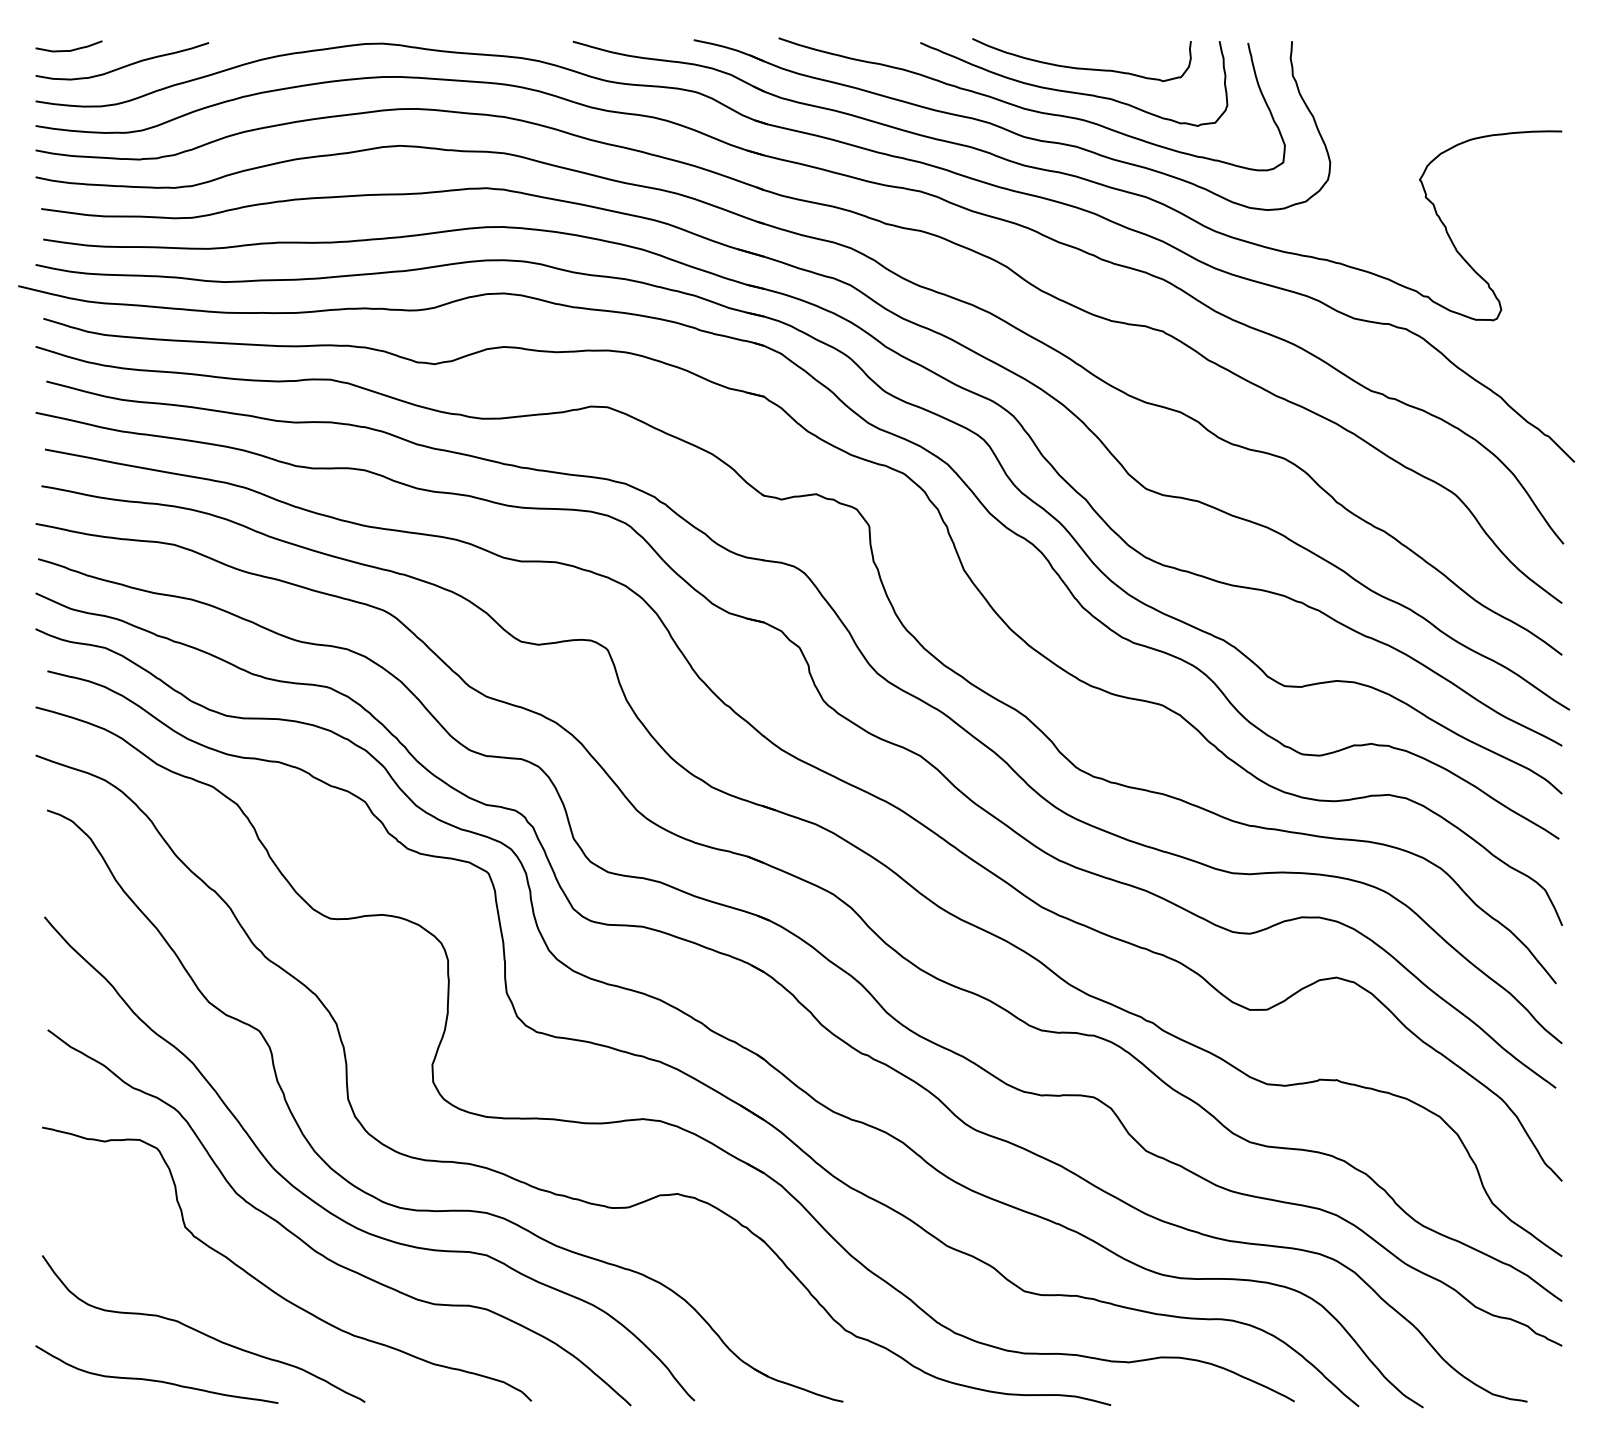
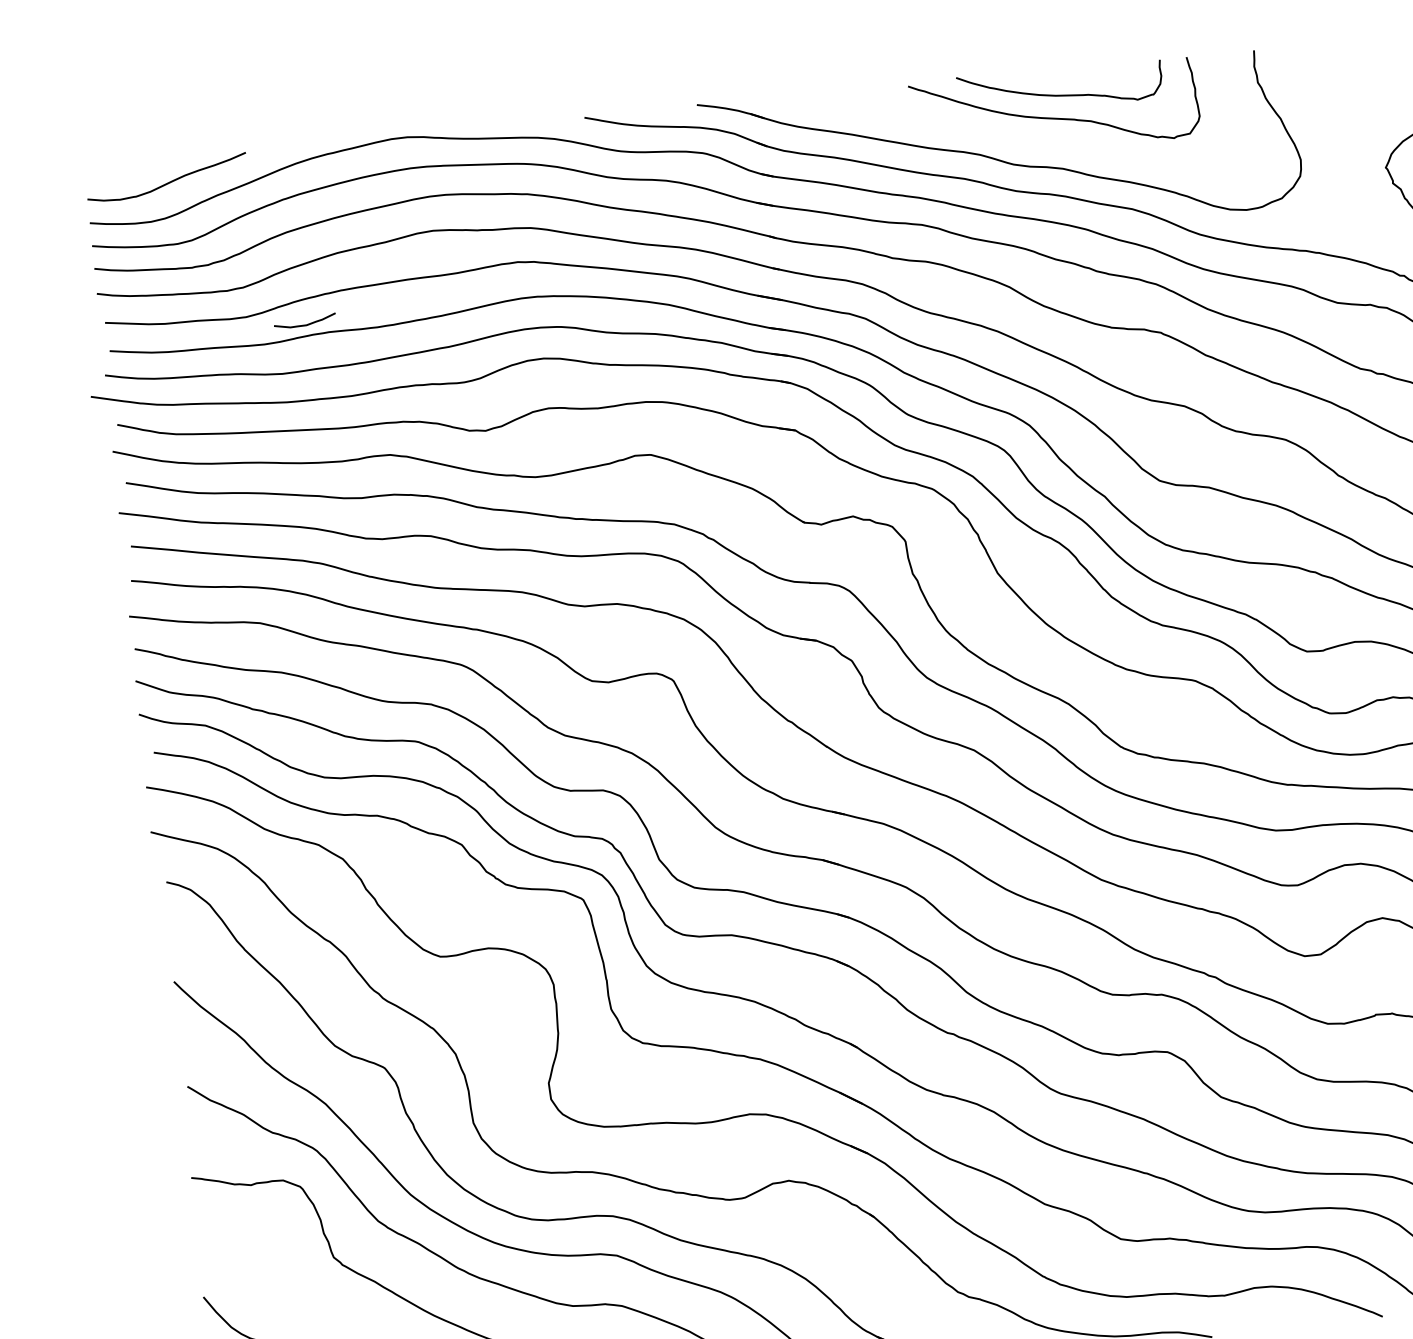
curve: (70, 49) -> (306, 323), moved
curve: (1028, 108) -> (1014, 137), removed

